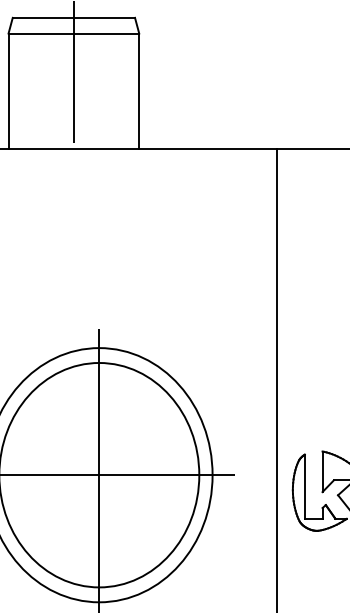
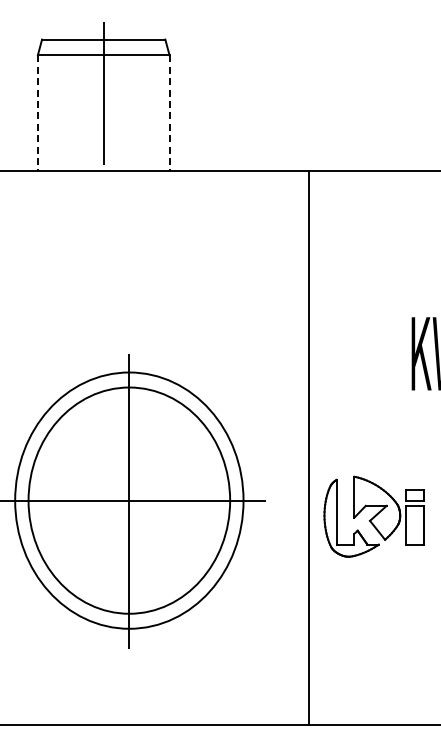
line: (8, 91) -> (37, 113), solid -> dashed
line: (139, 91) -> (169, 113), solid -> dashed

